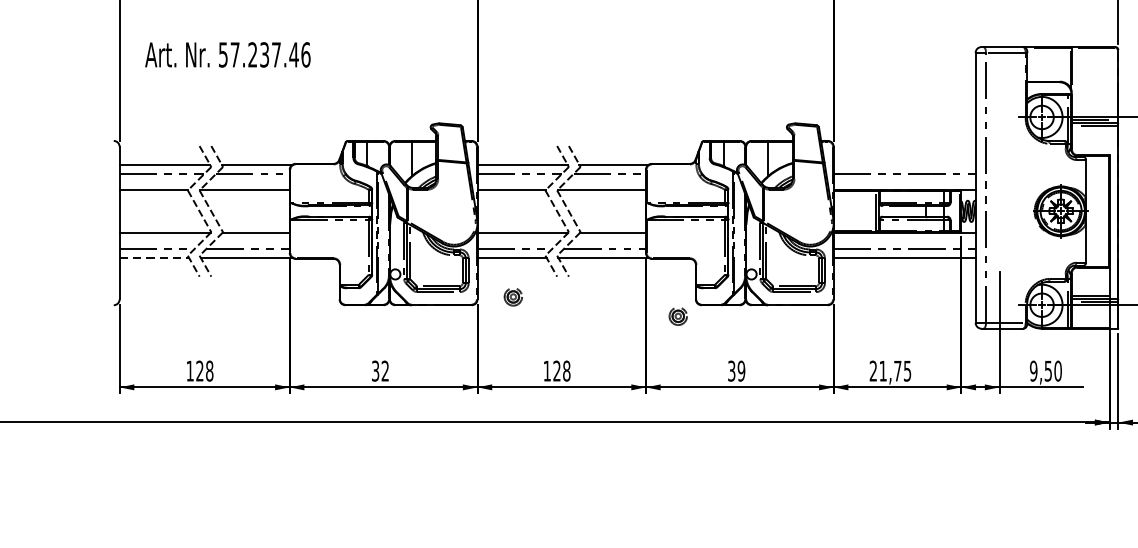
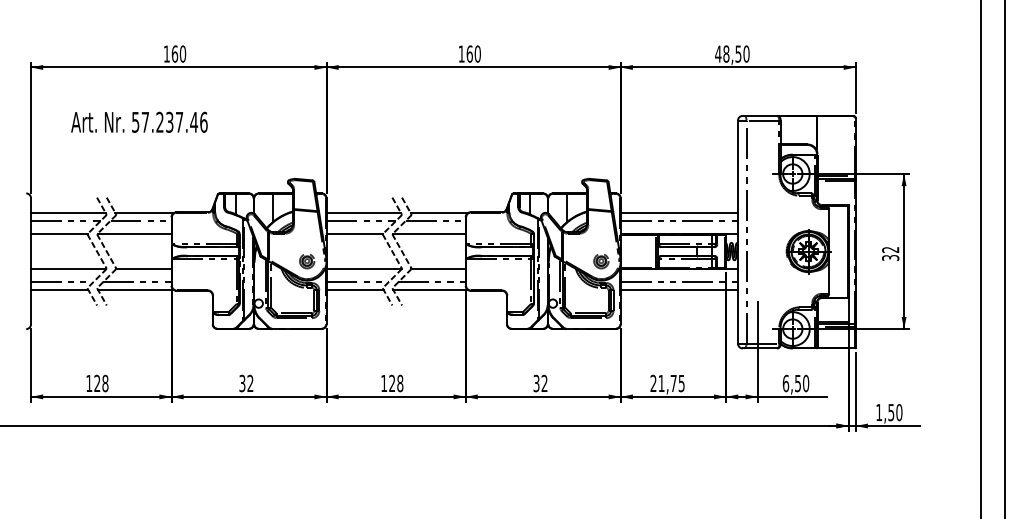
text: (227, 53) -> (139, 121), moved
line: (903, 165) -> (678, 213), added
line: (154, 258) -> (59, 290), dashed -> solid
part: (513, 297) -> (307, 261), moved
part: (678, 316) -> (601, 261), moved
text: (741, 371) -> (544, 383), 39 -> 32
text: (1033, 371) -> (785, 383), 9,50 -> 6,50

